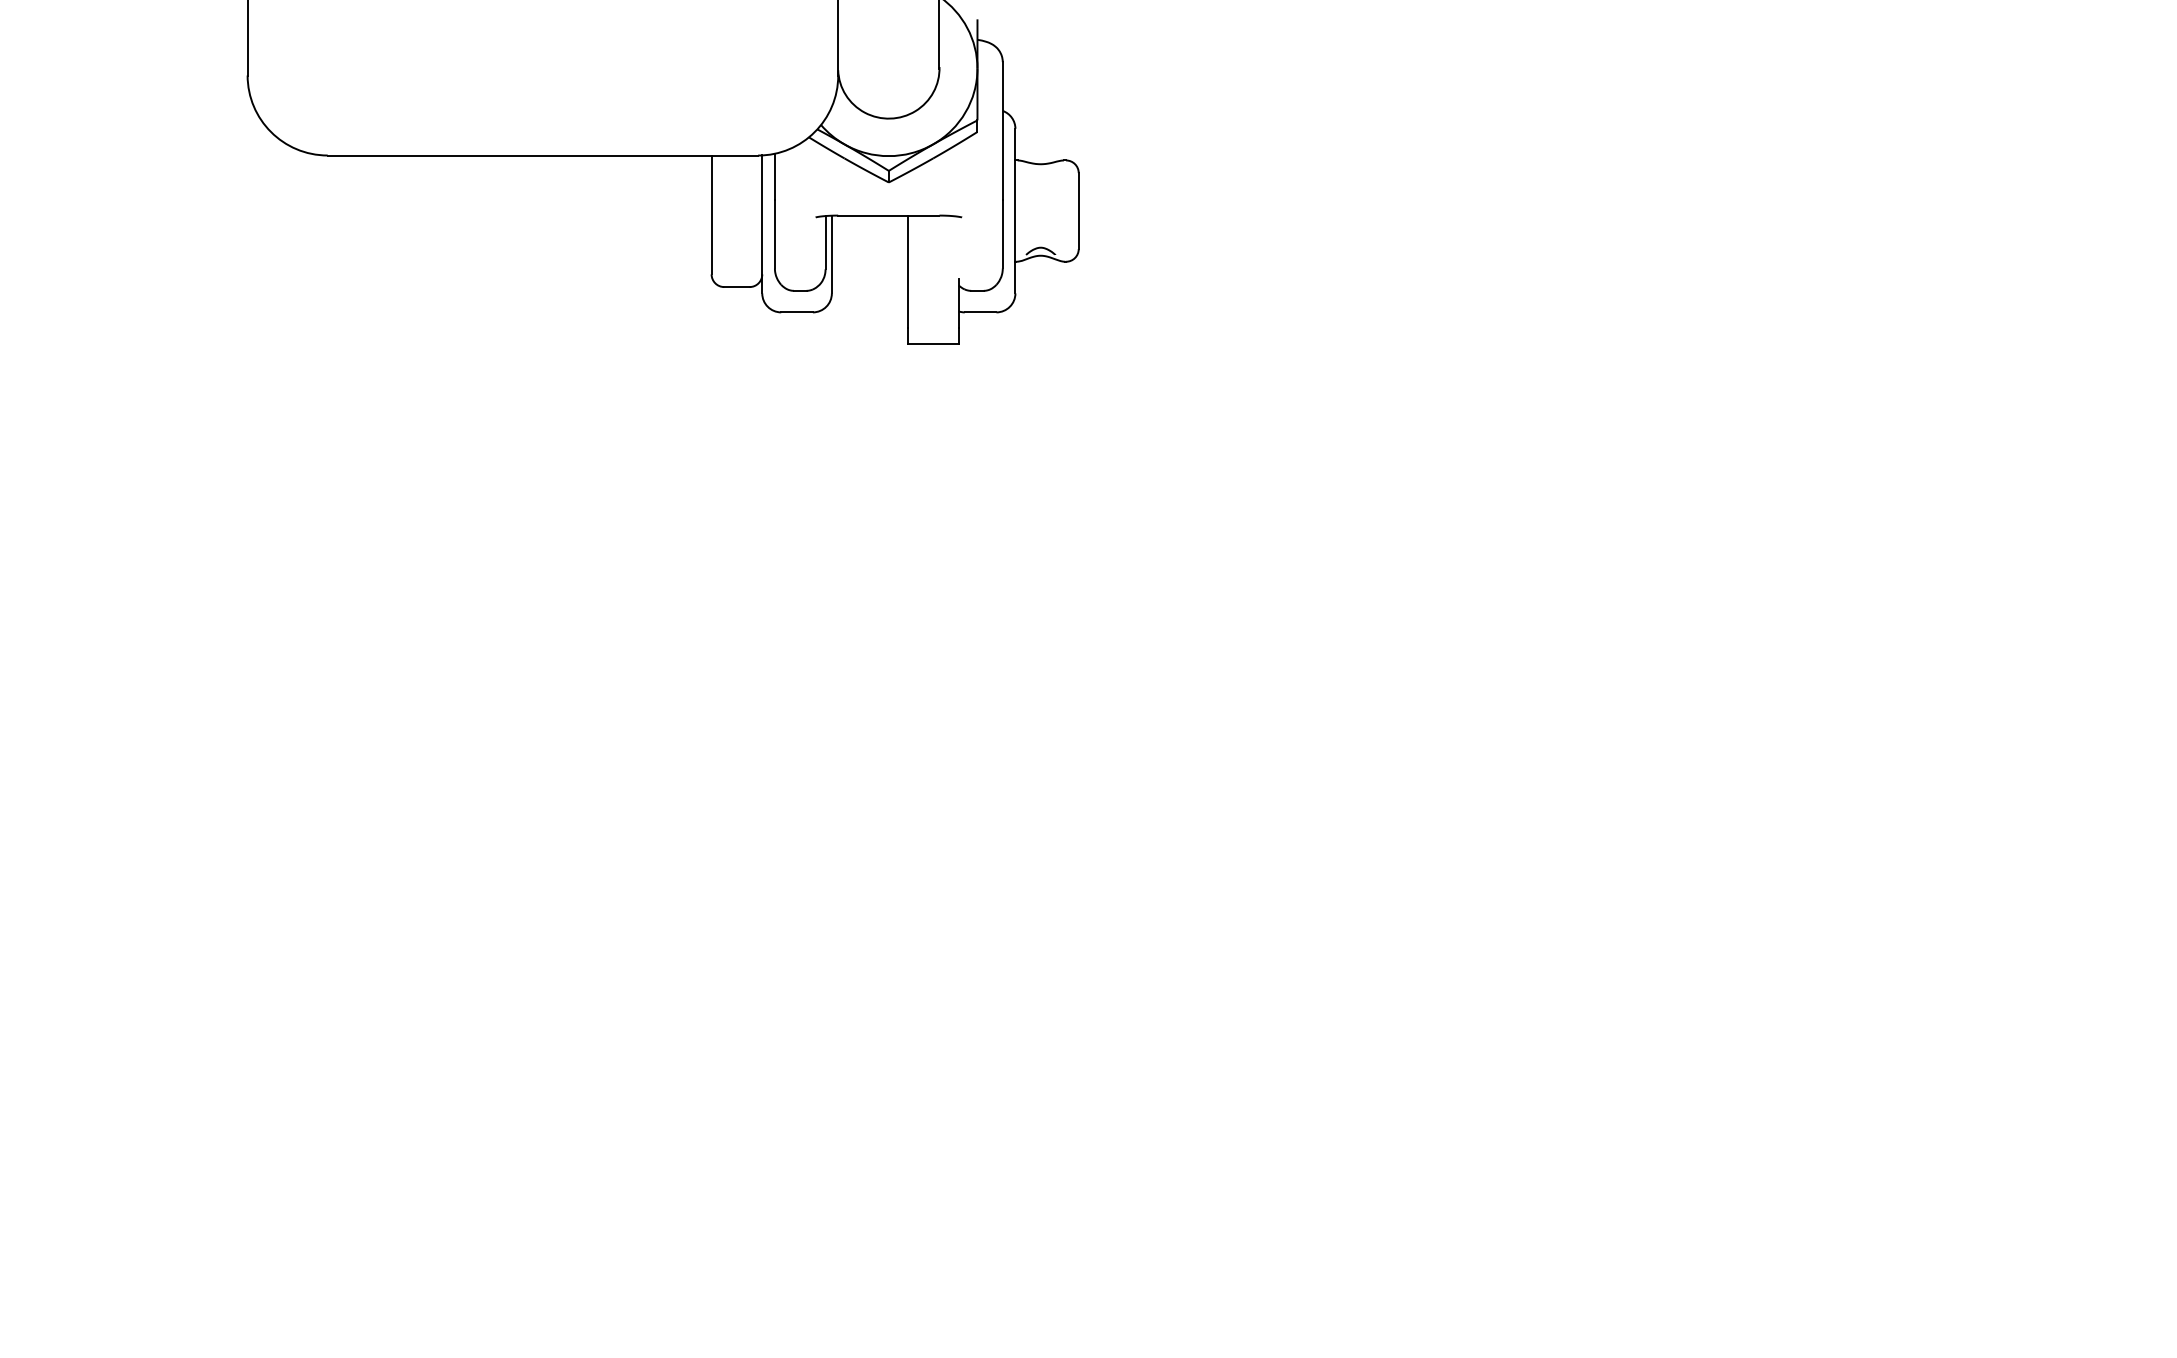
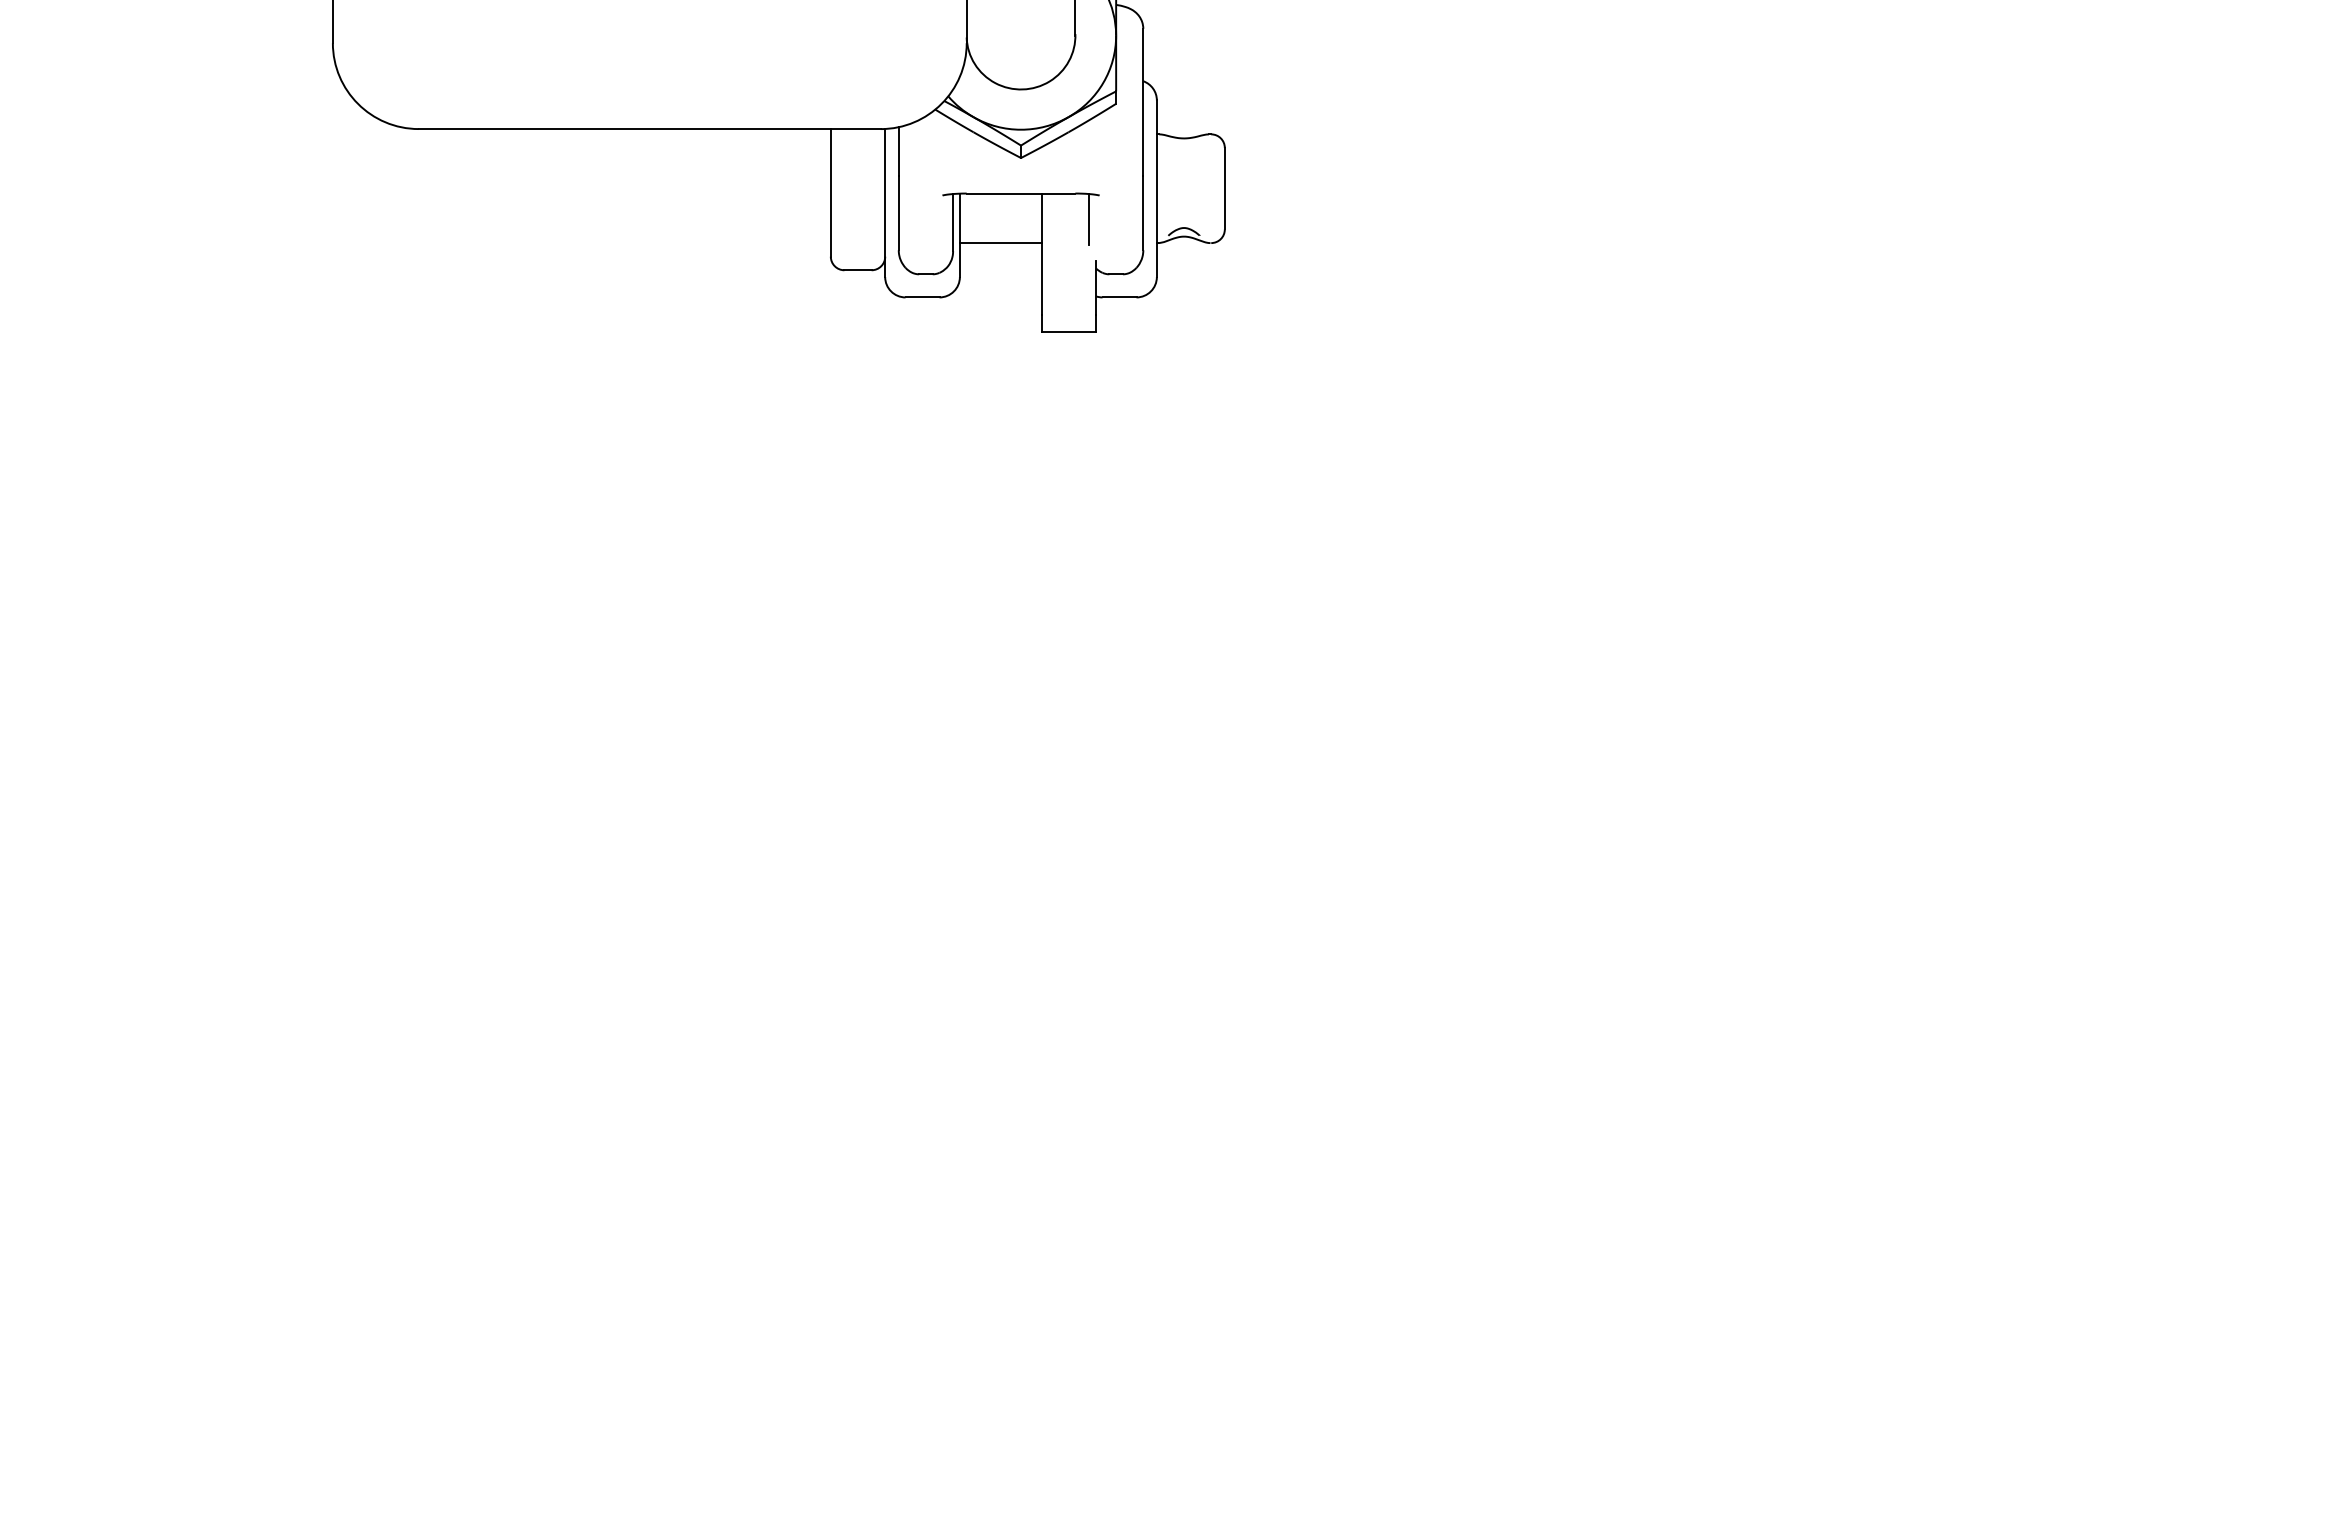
line: (951, 239) -> (1088, 219), added
line: (869, 262) -> (1000, 243), added

